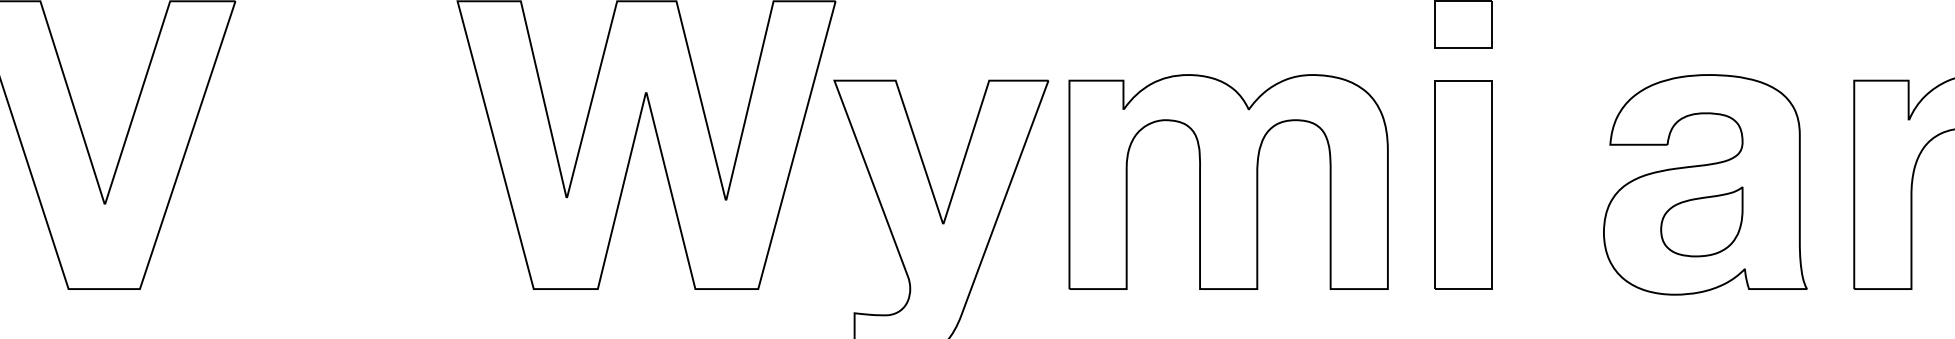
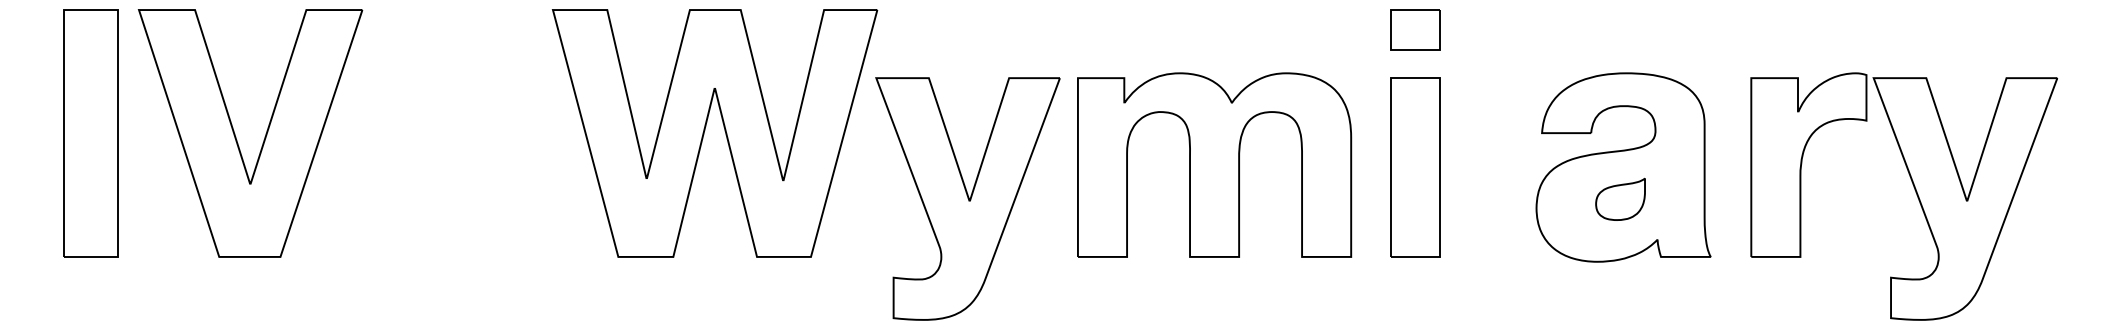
part: (1701, 222) -> (1620, 199), size x0.7

